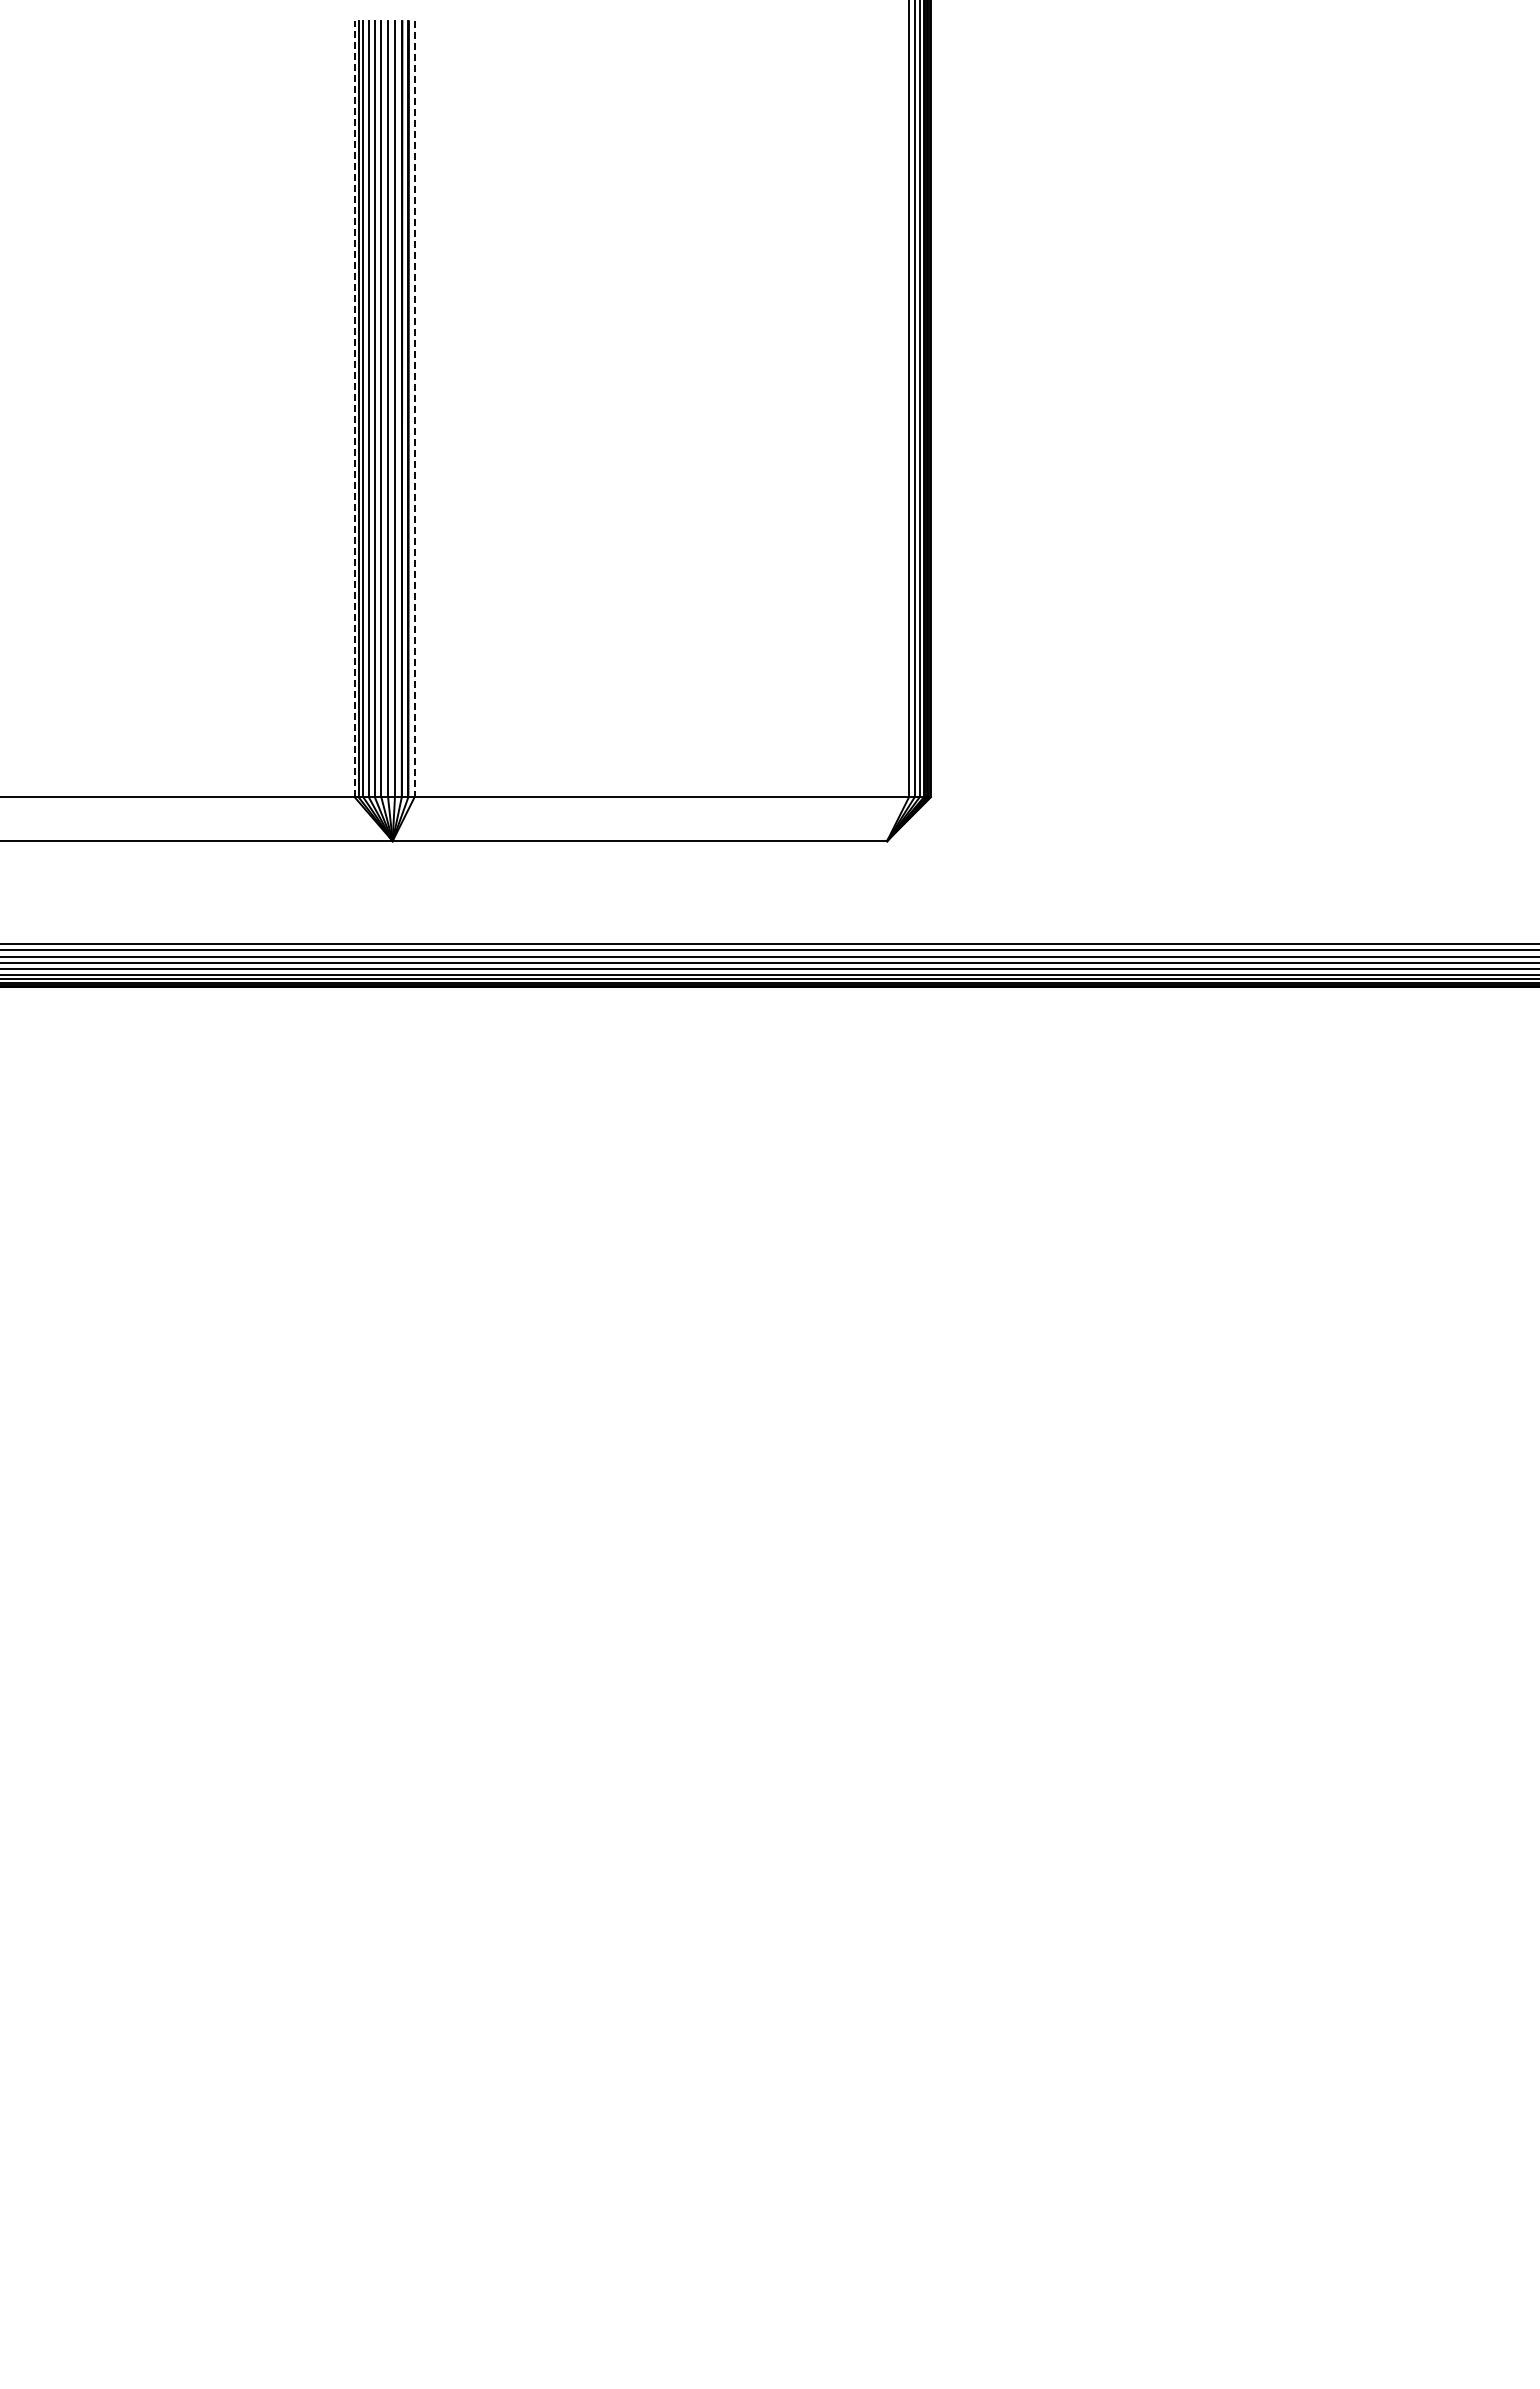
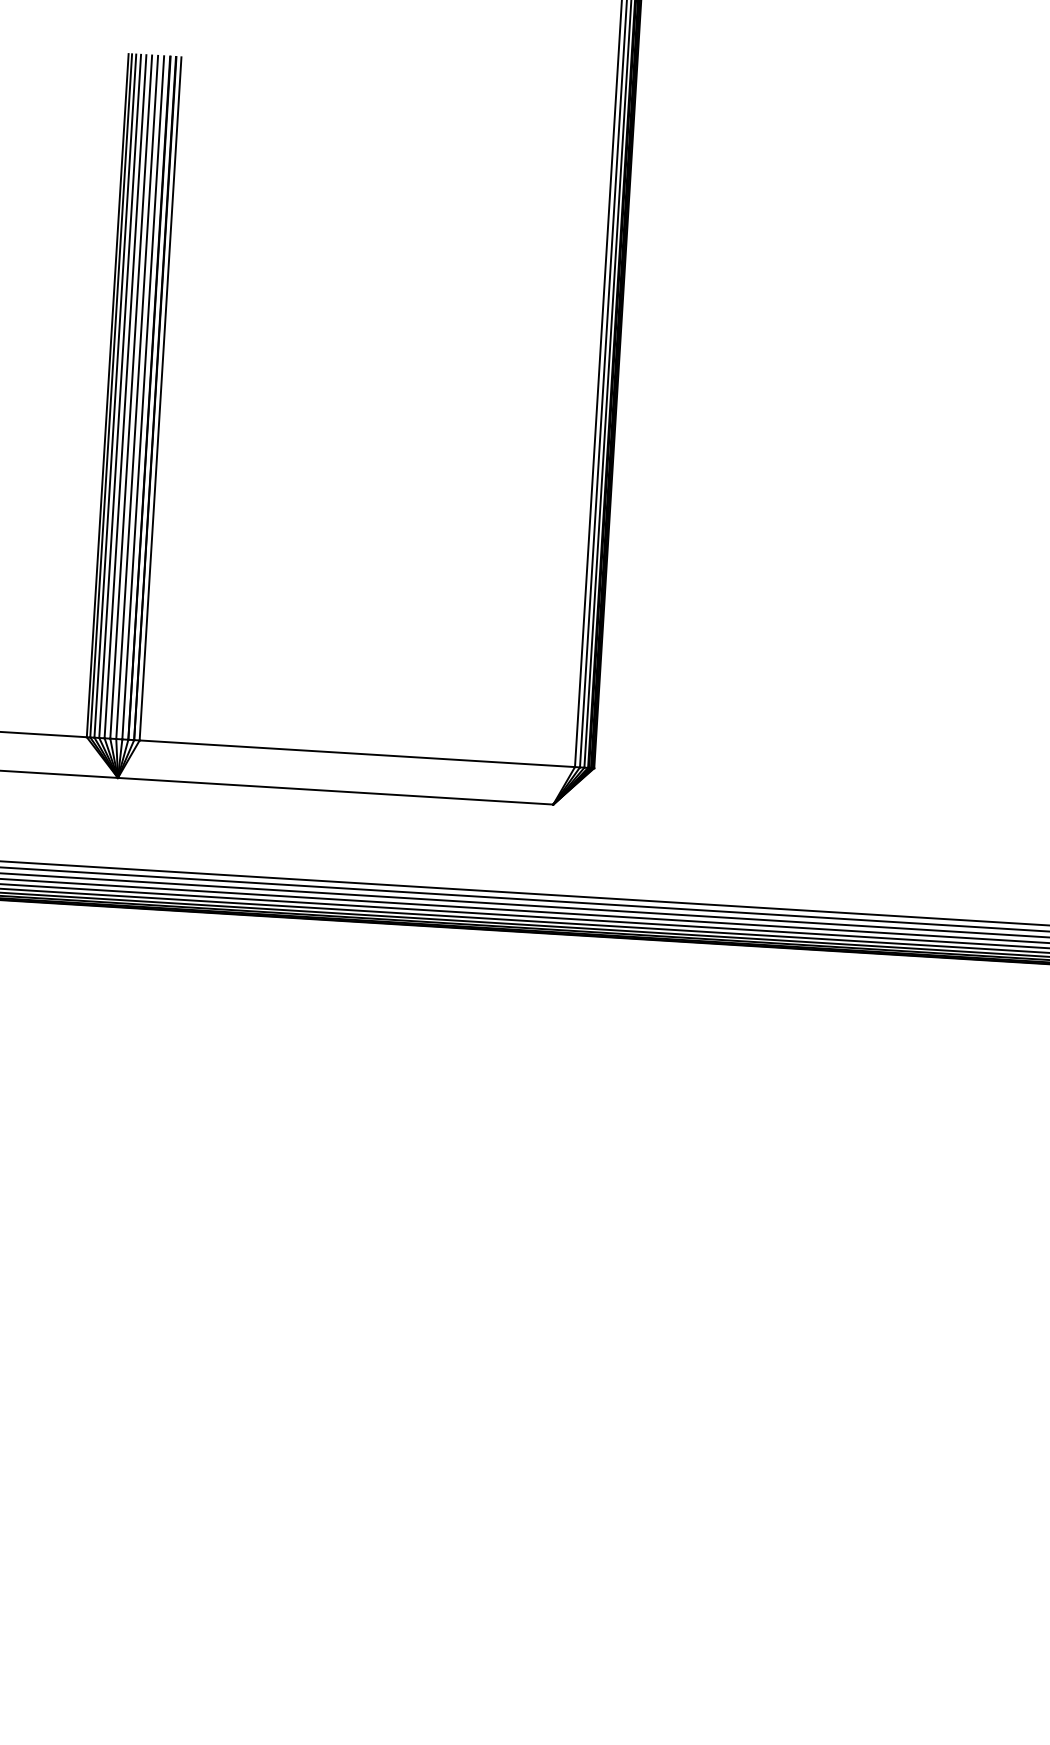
line: (354, 409) -> (107, 395), dashed -> solid
line: (414, 409) -> (160, 399), dashed -> solid

